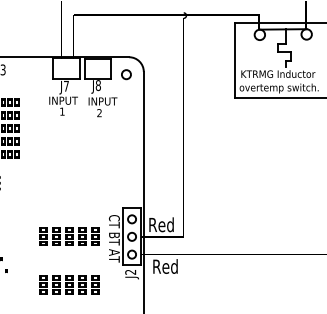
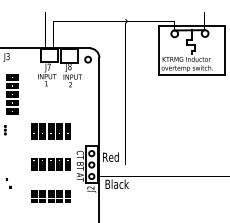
part: (68, 185) -> (50, 131), added
text: (171, 266) -> (117, 184), Red -> Black

